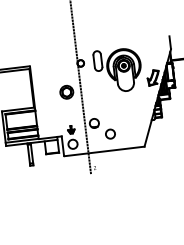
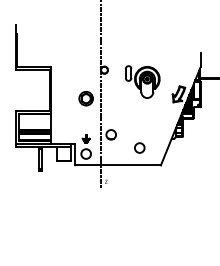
part: (117, 69) -> (142, 81), size x0.7
circle: (110, 133) -> (139, 147), moved

